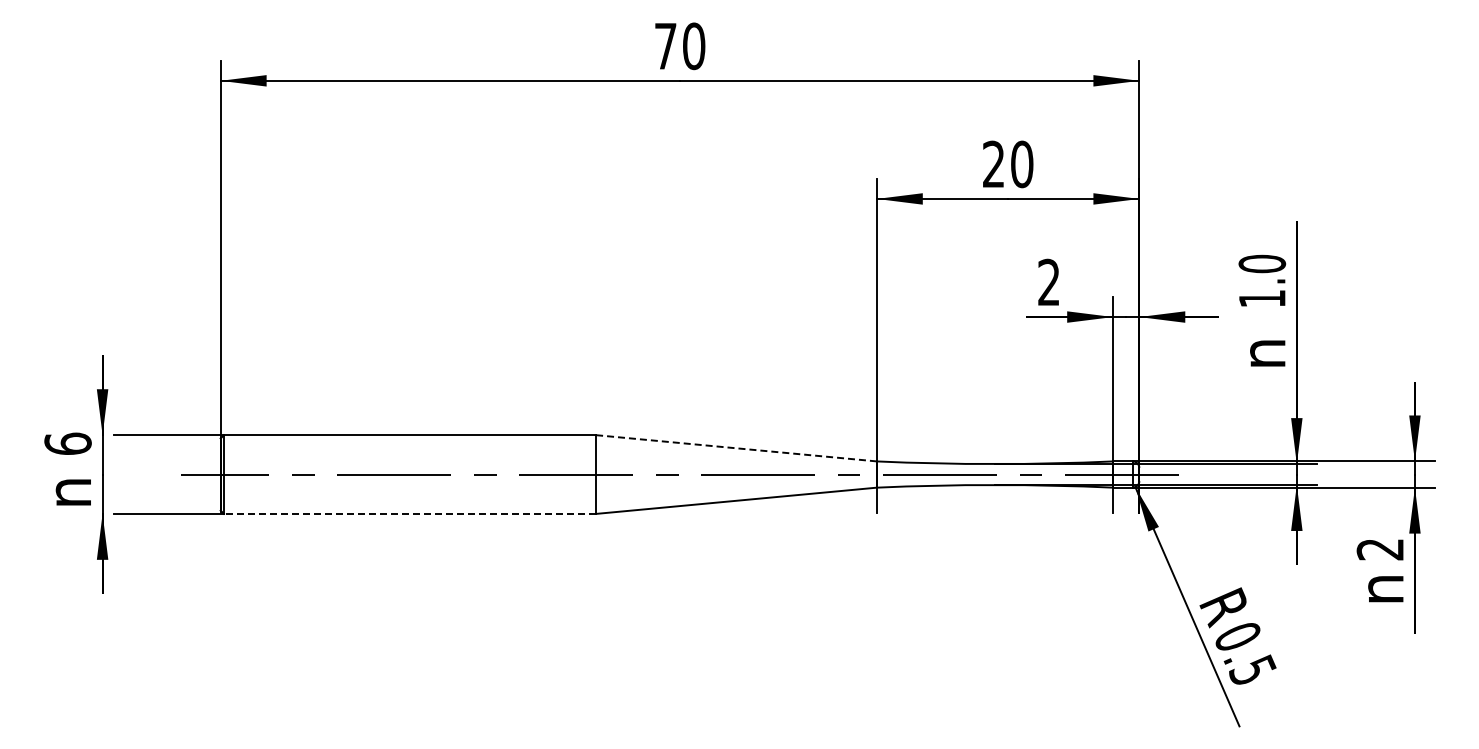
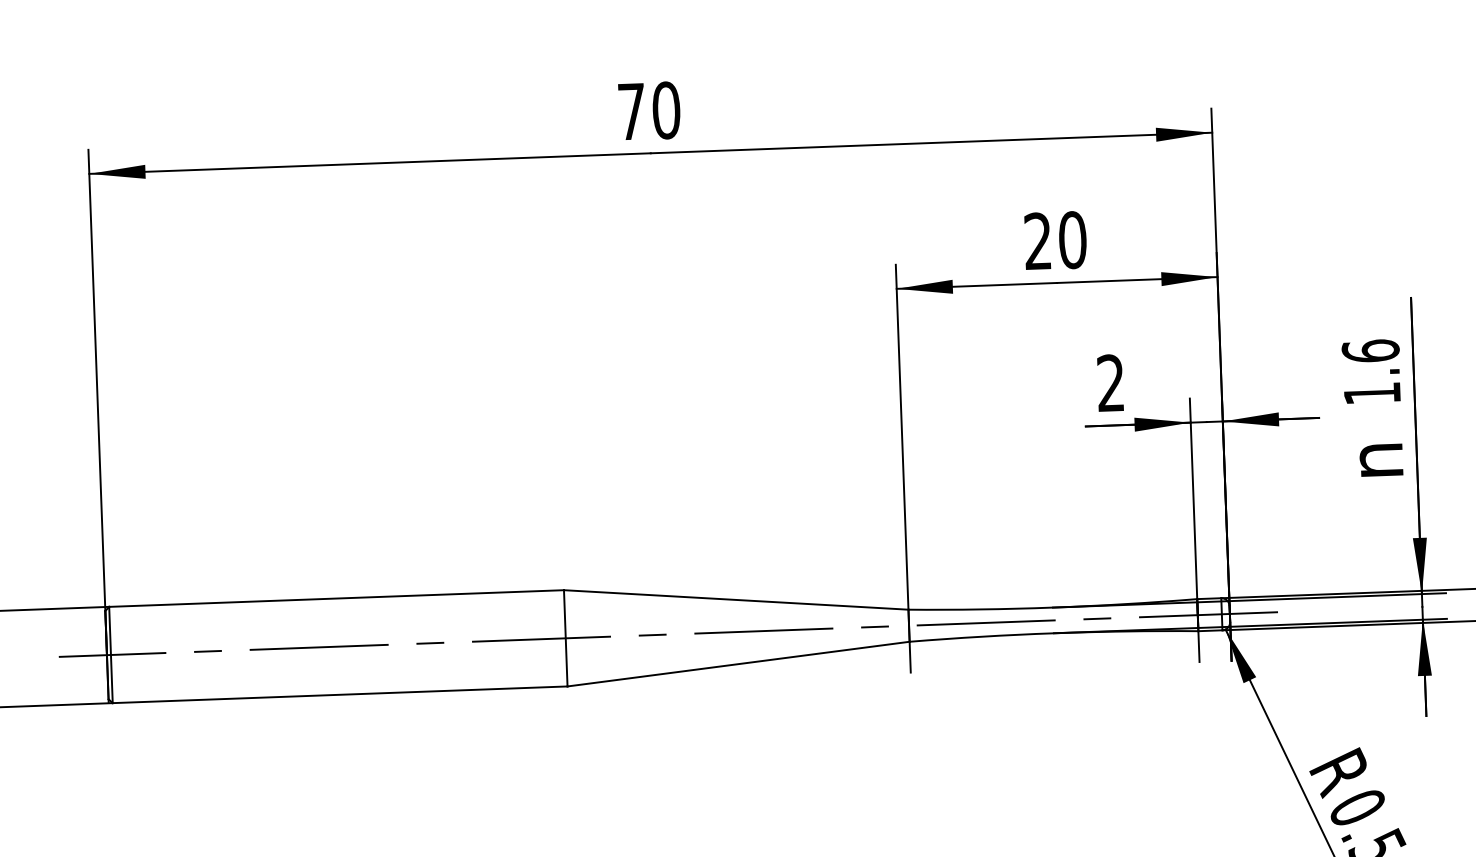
text: (1261, 263) -> (1369, 350), 1.0 -> 1.6
line: (735, 448) -> (735, 600), dashed -> solid
line: (409, 513) -> (339, 694), dashed -> solid

